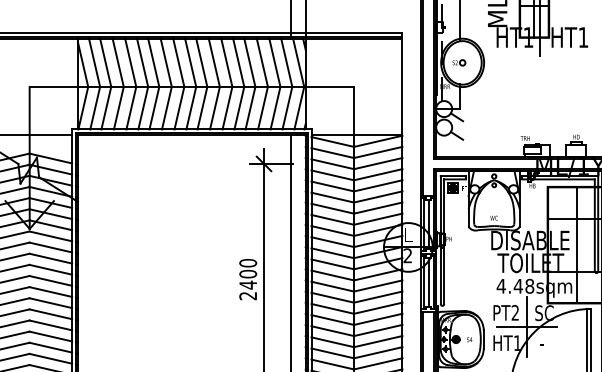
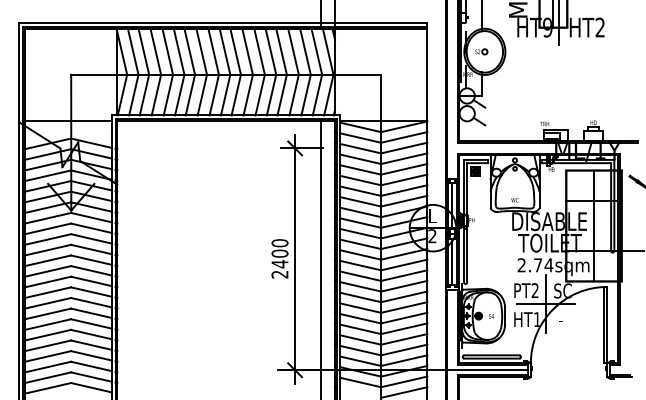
text: (528, 37) -> (547, 27), HT1 -> HT9
text: (582, 37) -> (599, 27), HT1 -> HT2
text: (515, 286) -> (535, 265), 4.48sqm -> 2.74sqm

